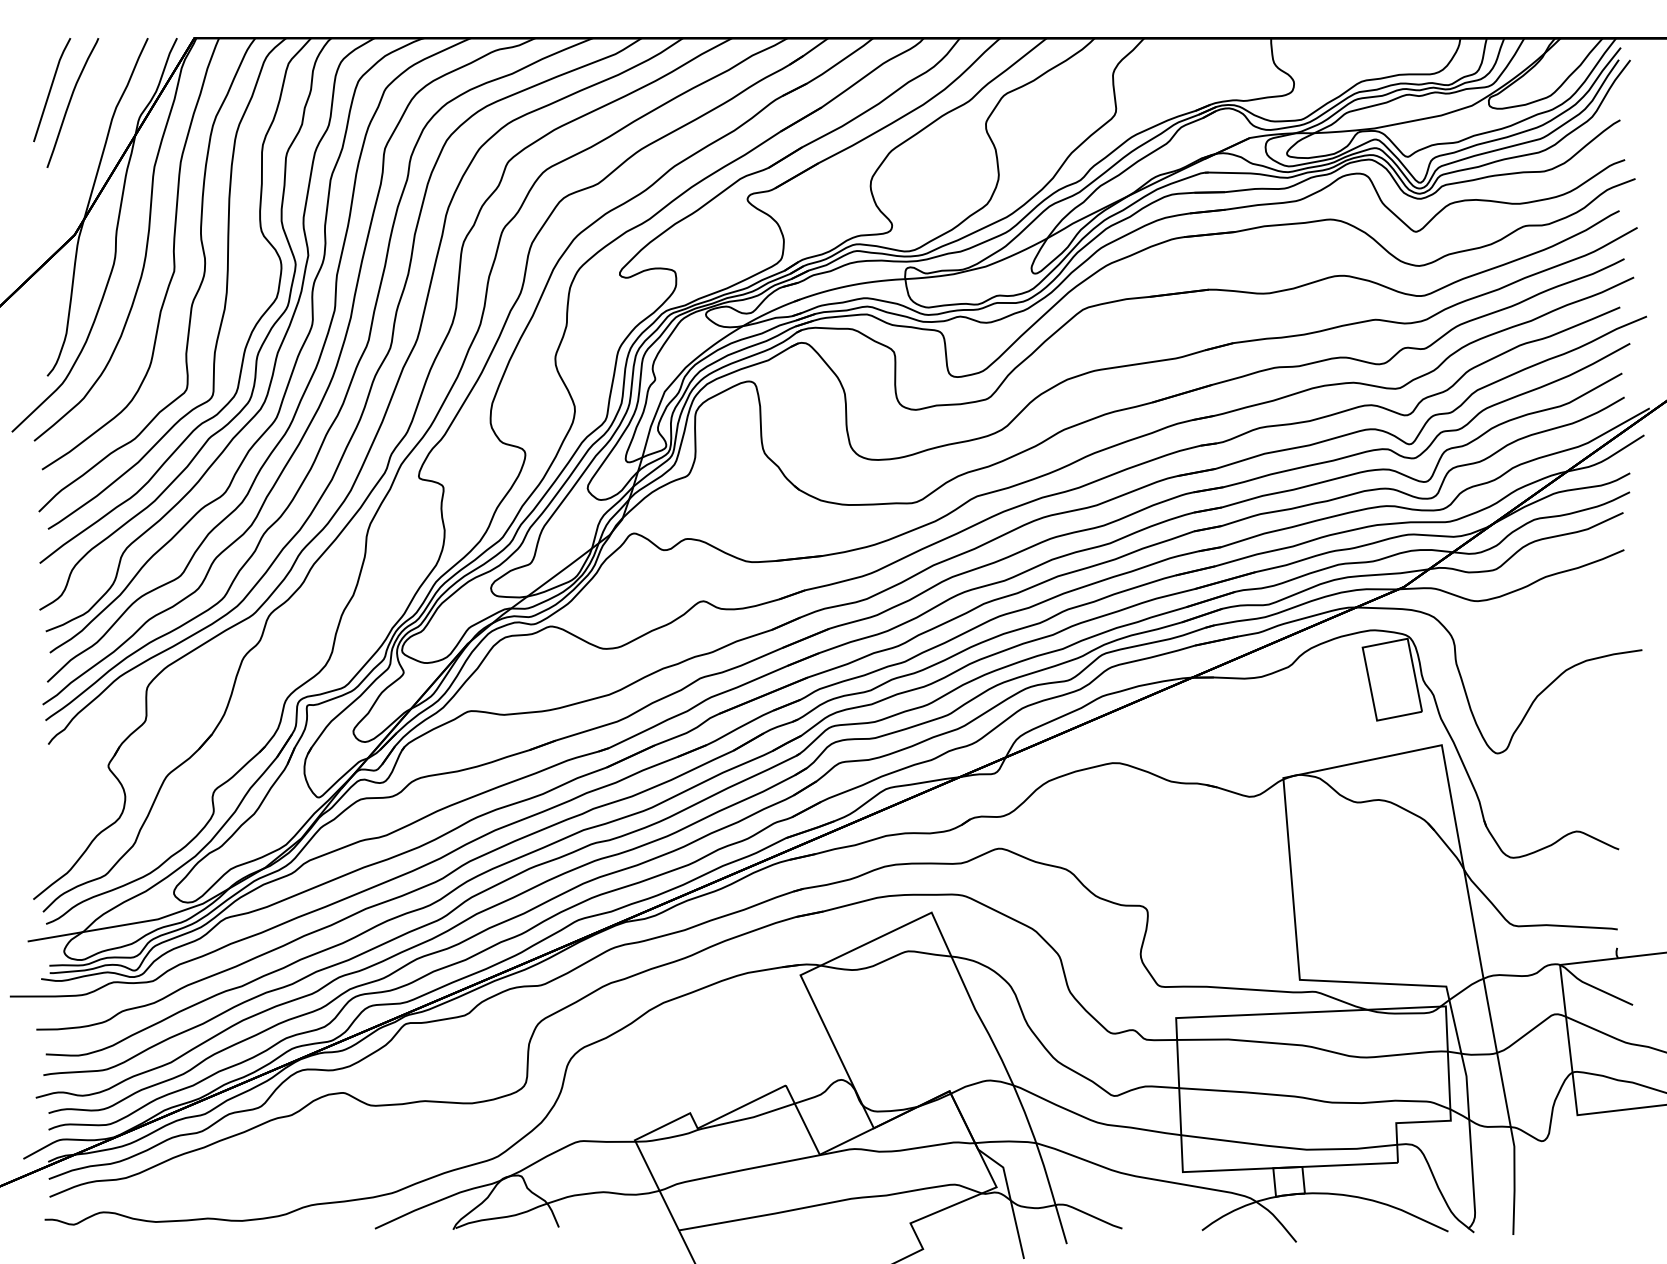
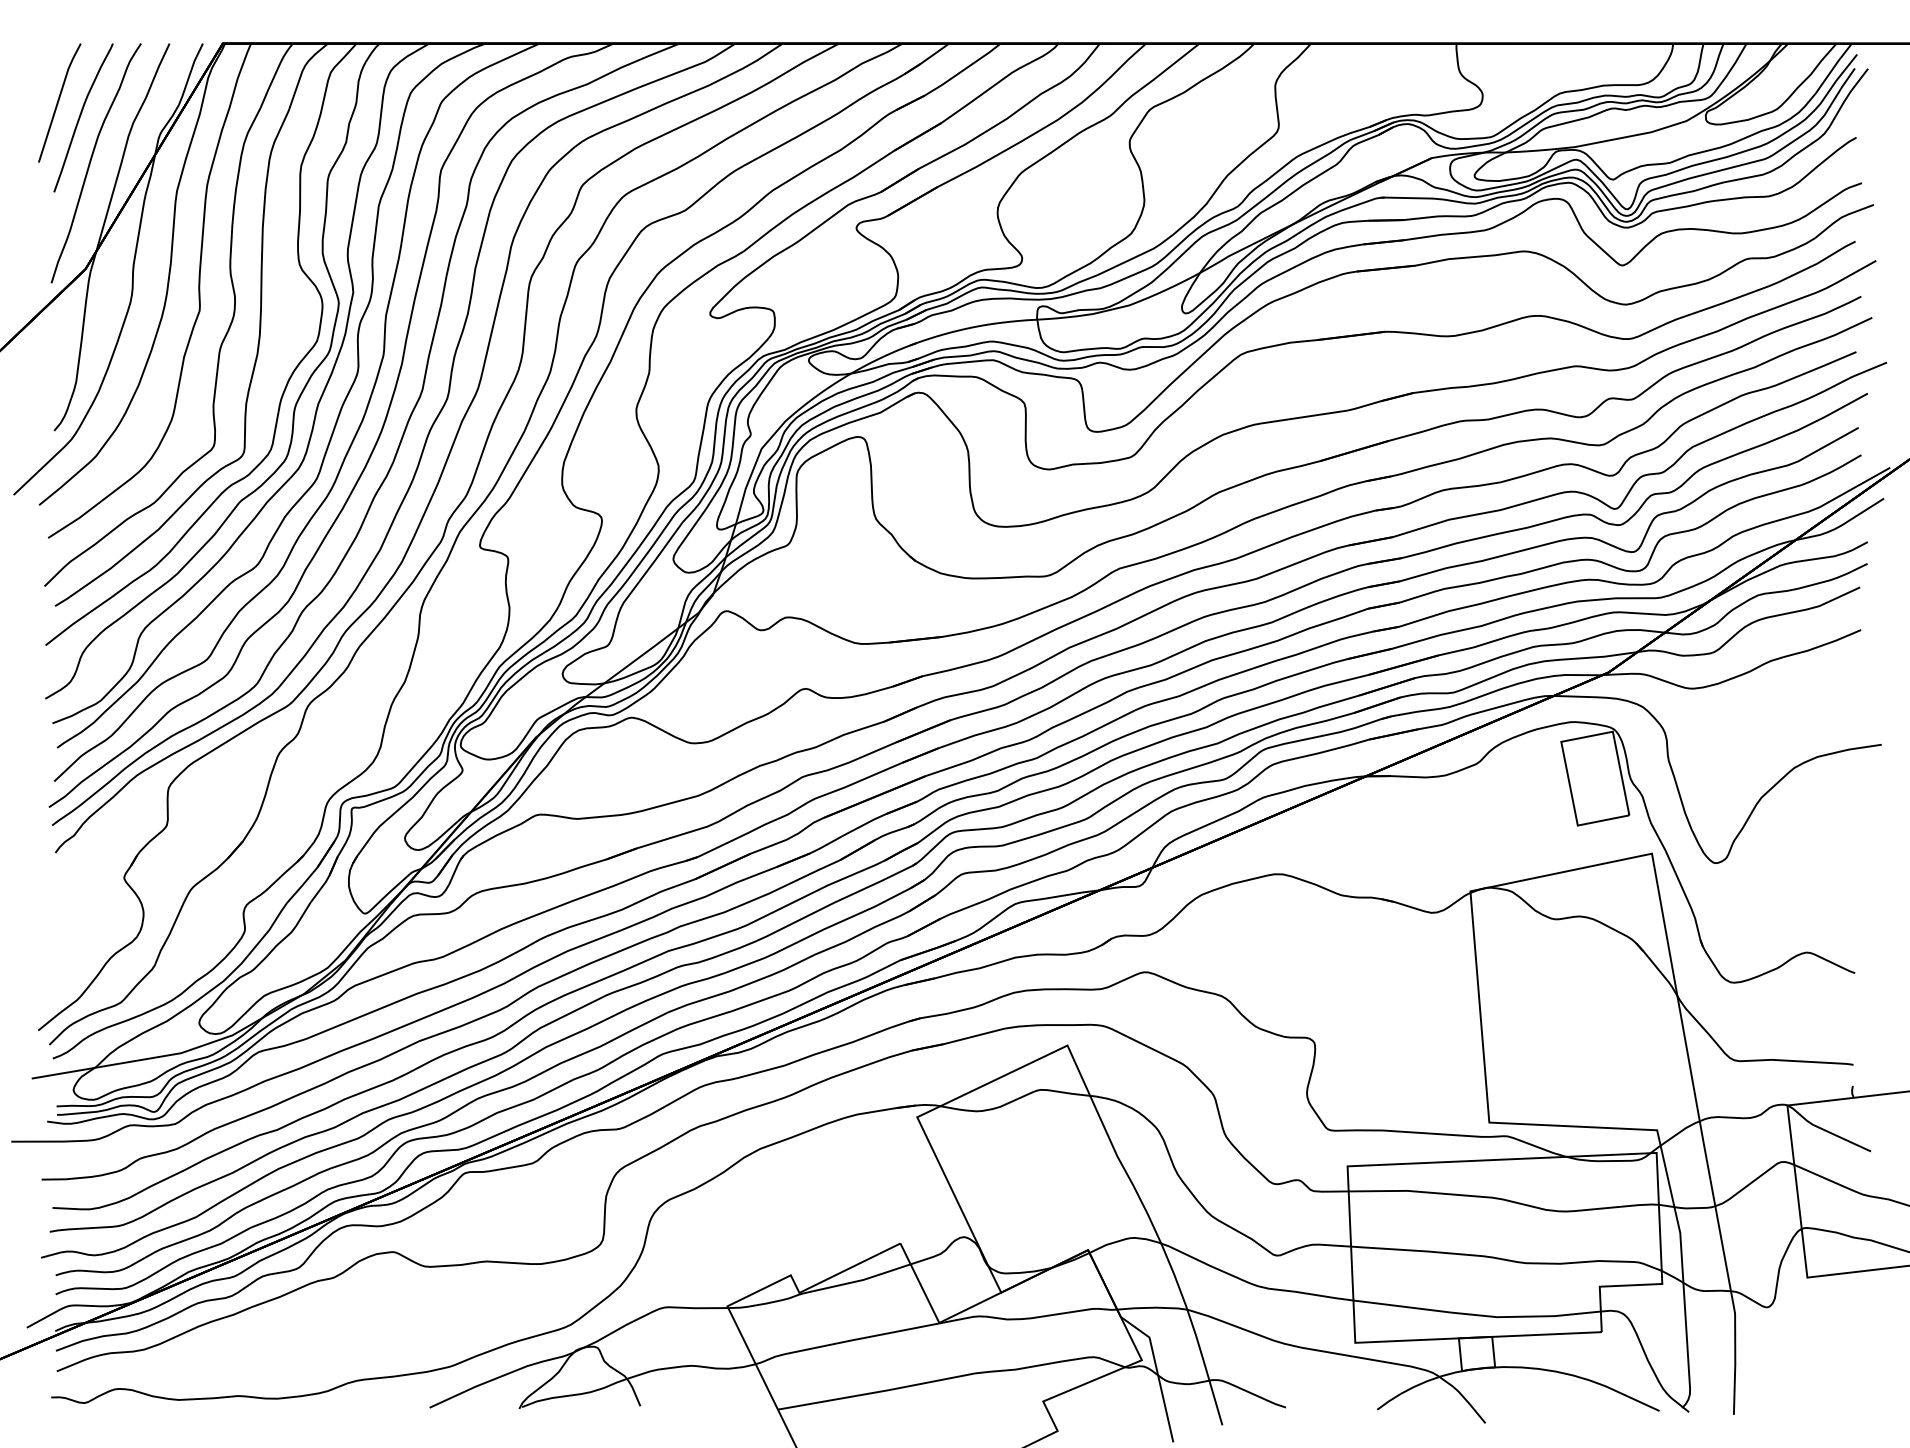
curve: (79, 141) -> (91, 161), added

